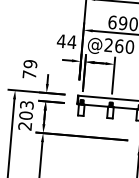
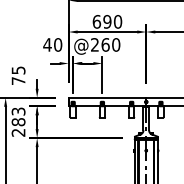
text: (71, 41) -> (57, 44), 44 -> 40
text: (30, 64) -> (18, 70), 79 -> 75
text: (25, 116) -> (18, 122), 203 -> 283

